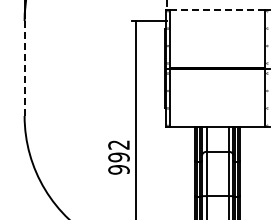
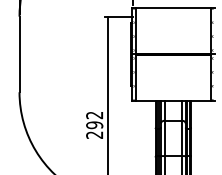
line: (218, 9) -> (173, 7), dashed -> solid
line: (24, 69) -> (19, 55), dashed -> solid
text: (118, 169) -> (94, 134), 992 -> 292

